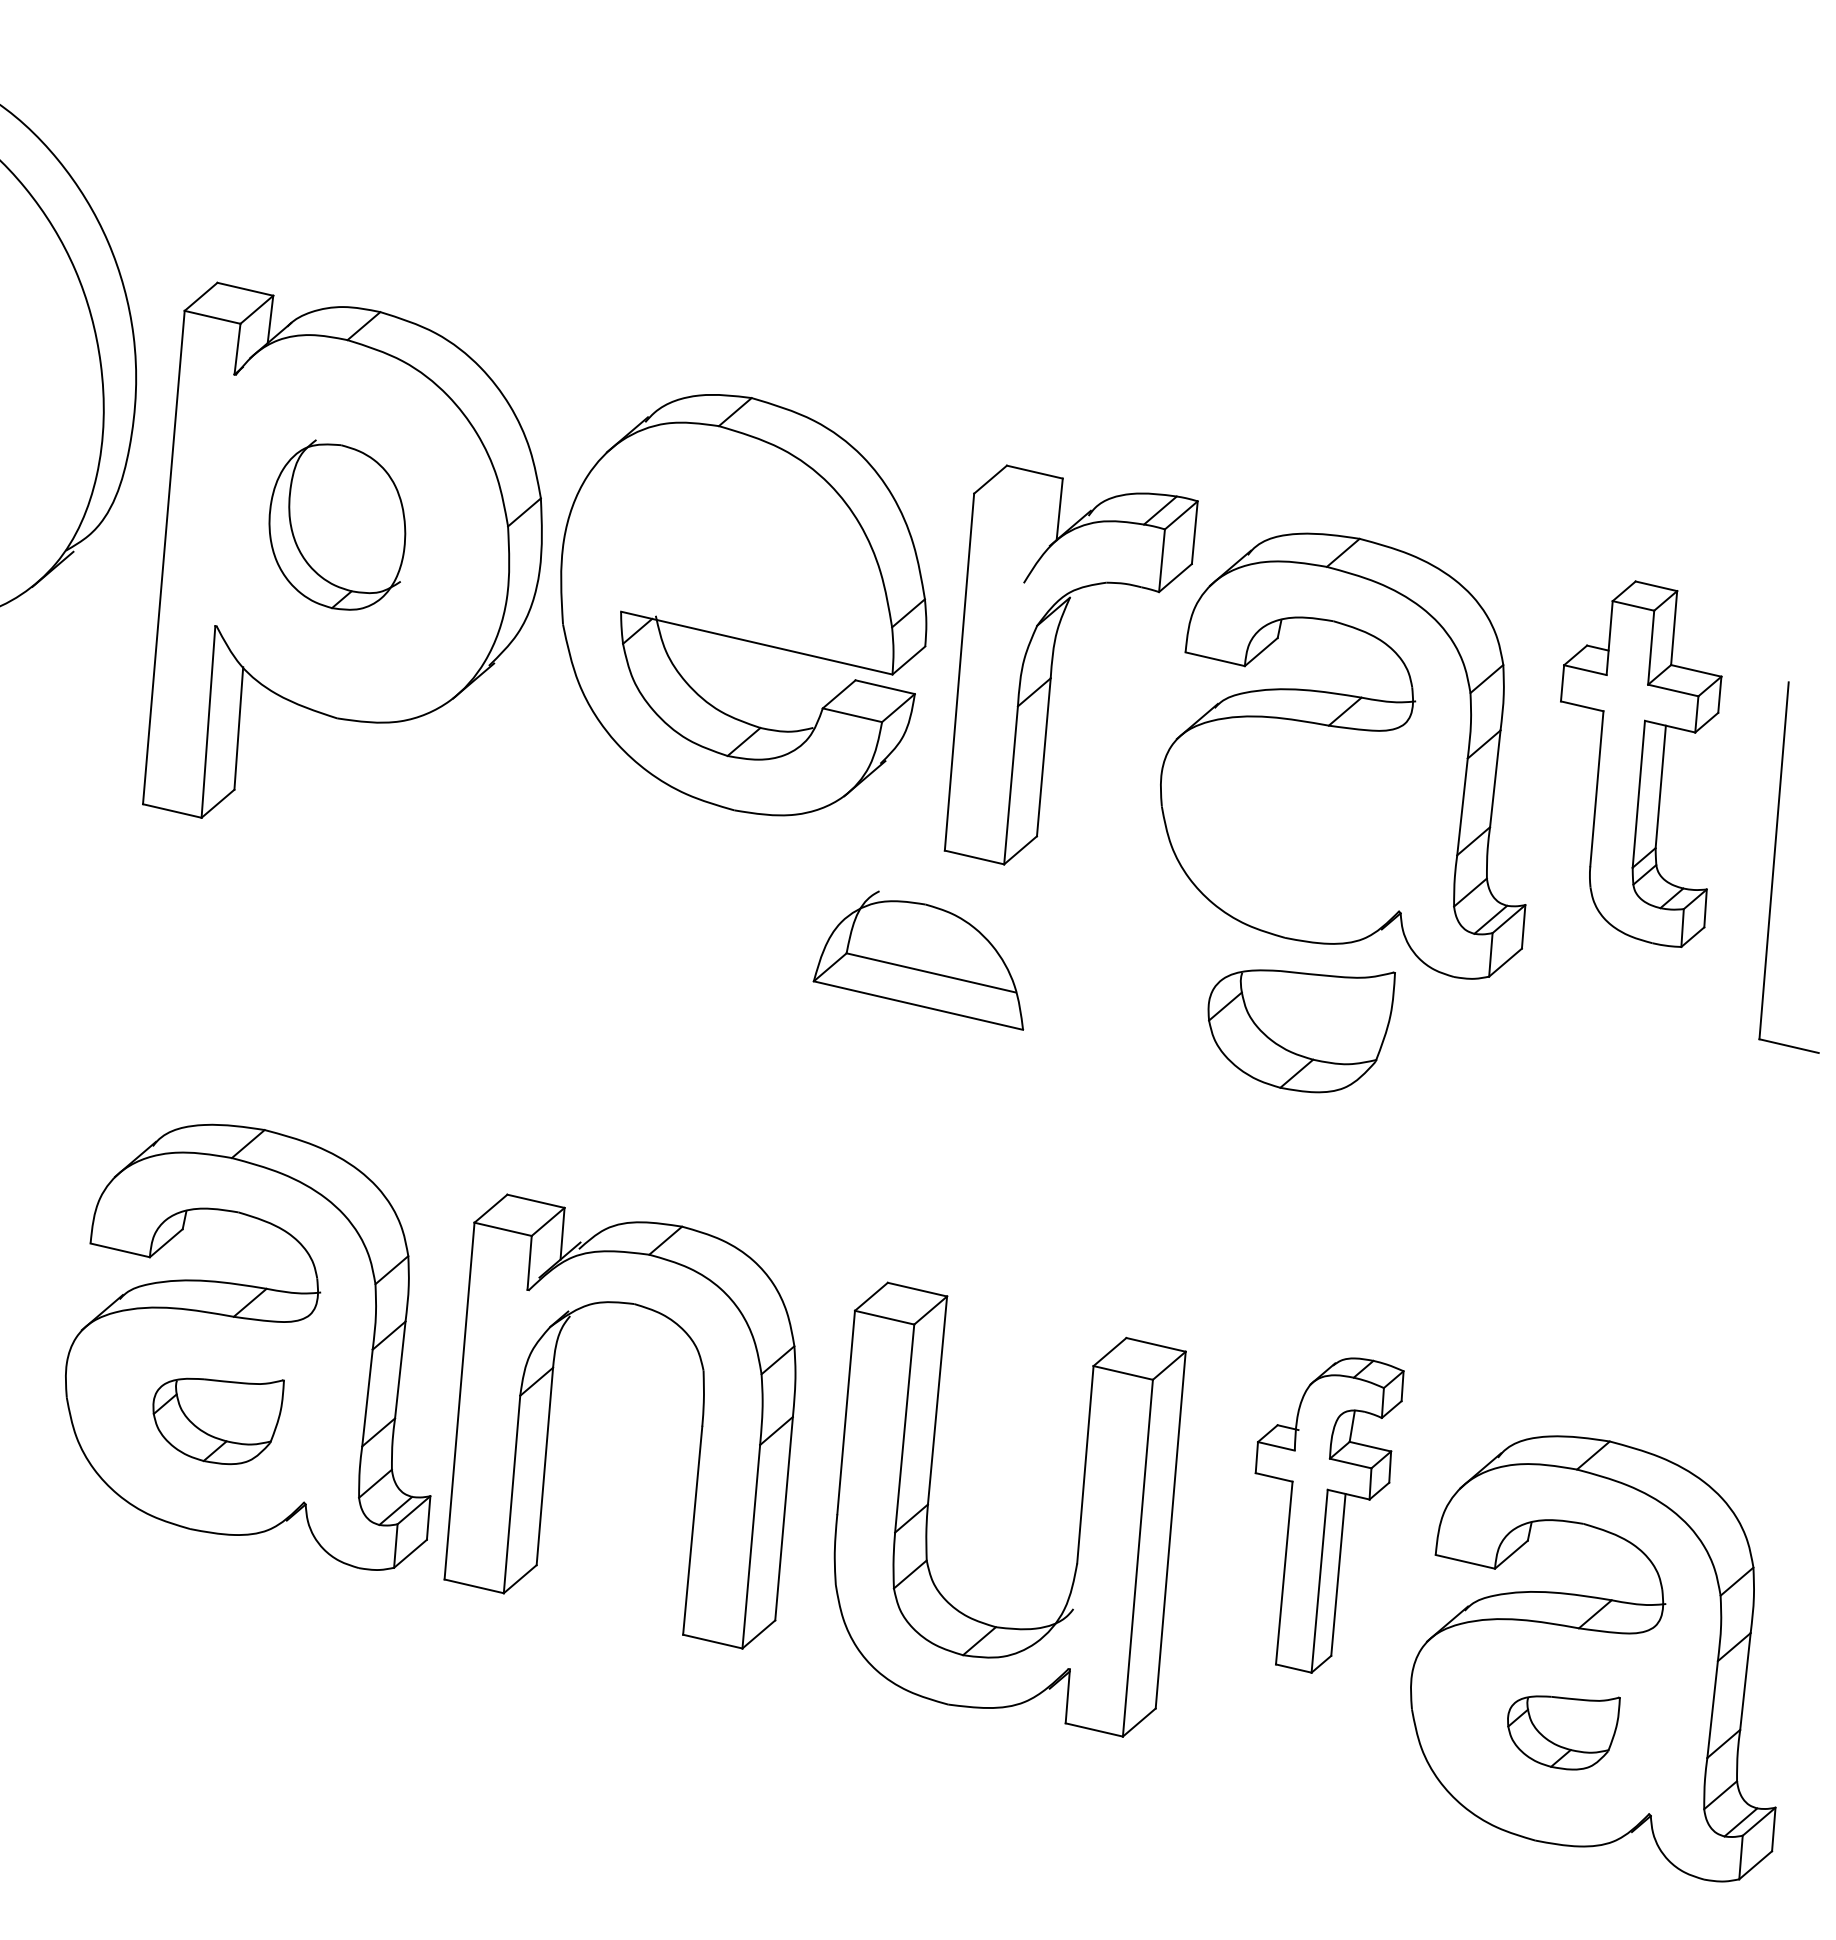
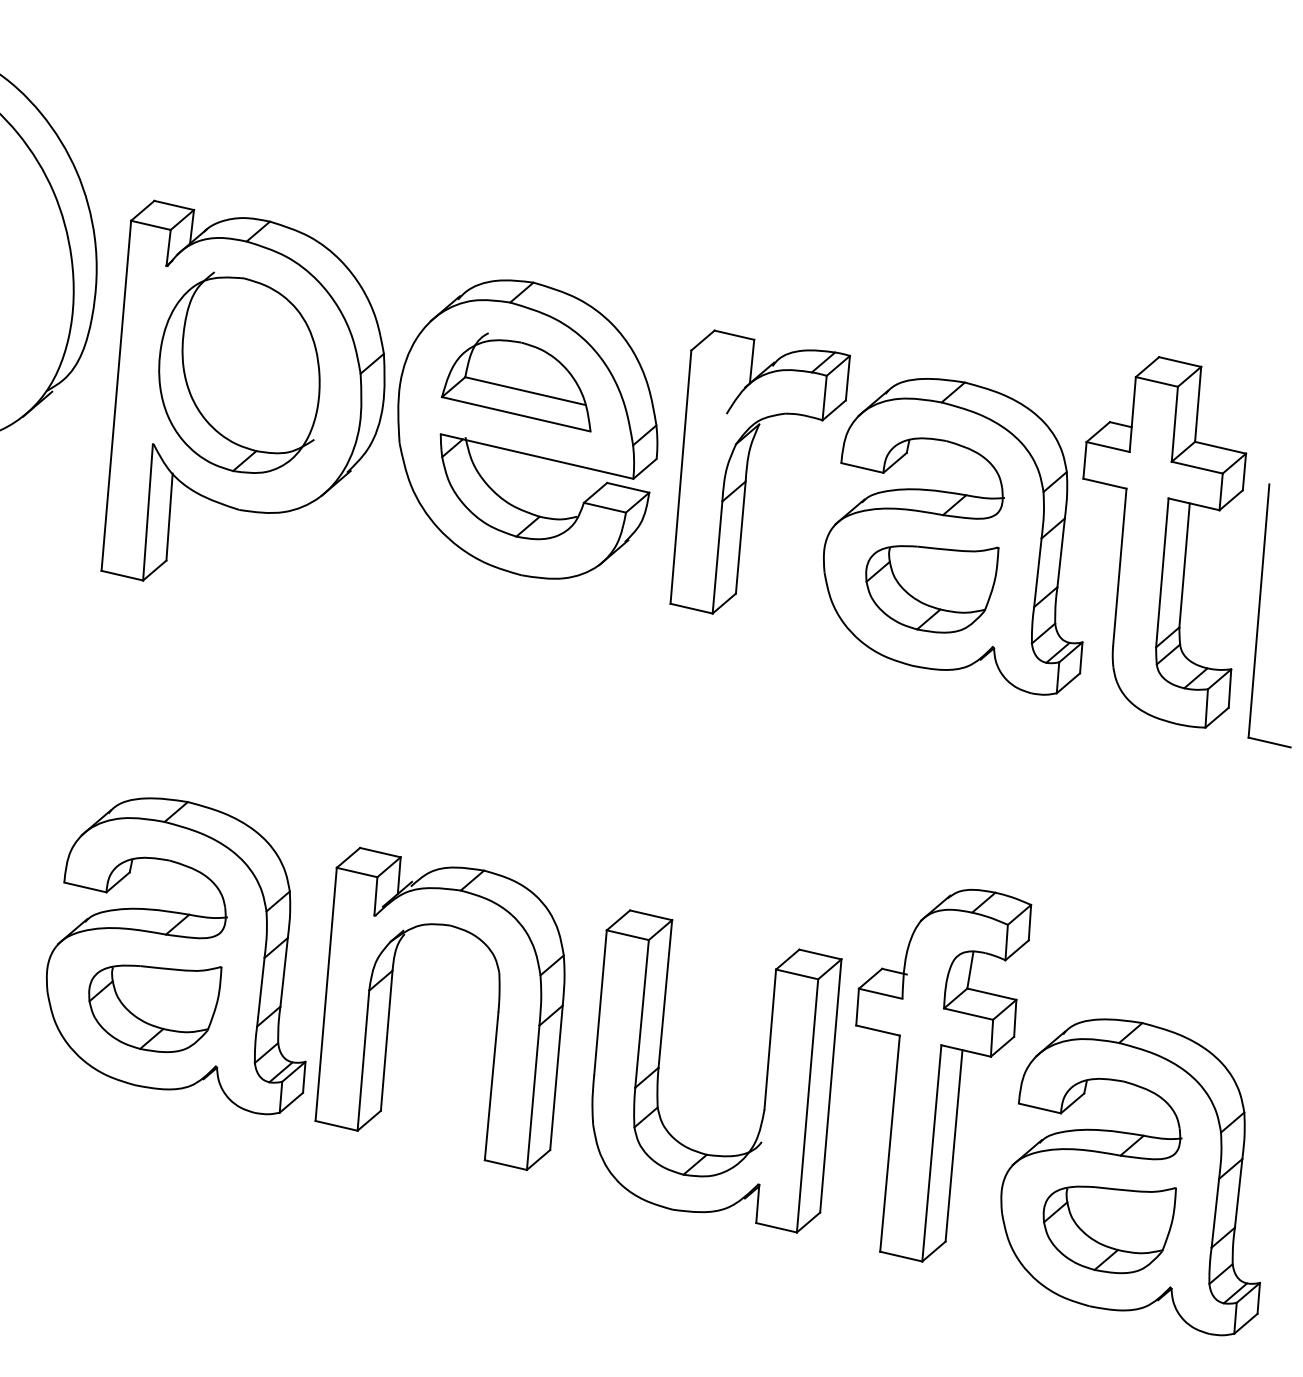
part: (337, 524) -> (239, 372), size x1.67
part: (1640, 764) -> (1164, 542), size x1.43
part: (918, 960) -> (516, 382), moved
part: (1301, 1031) -> (932, 589), moved
part: (218, 1421) -> (155, 1008), size x1.43
part: (1329, 1515) -> (943, 1075), size x1.67
part: (1563, 1732) -> (1109, 1229), size x1.67

